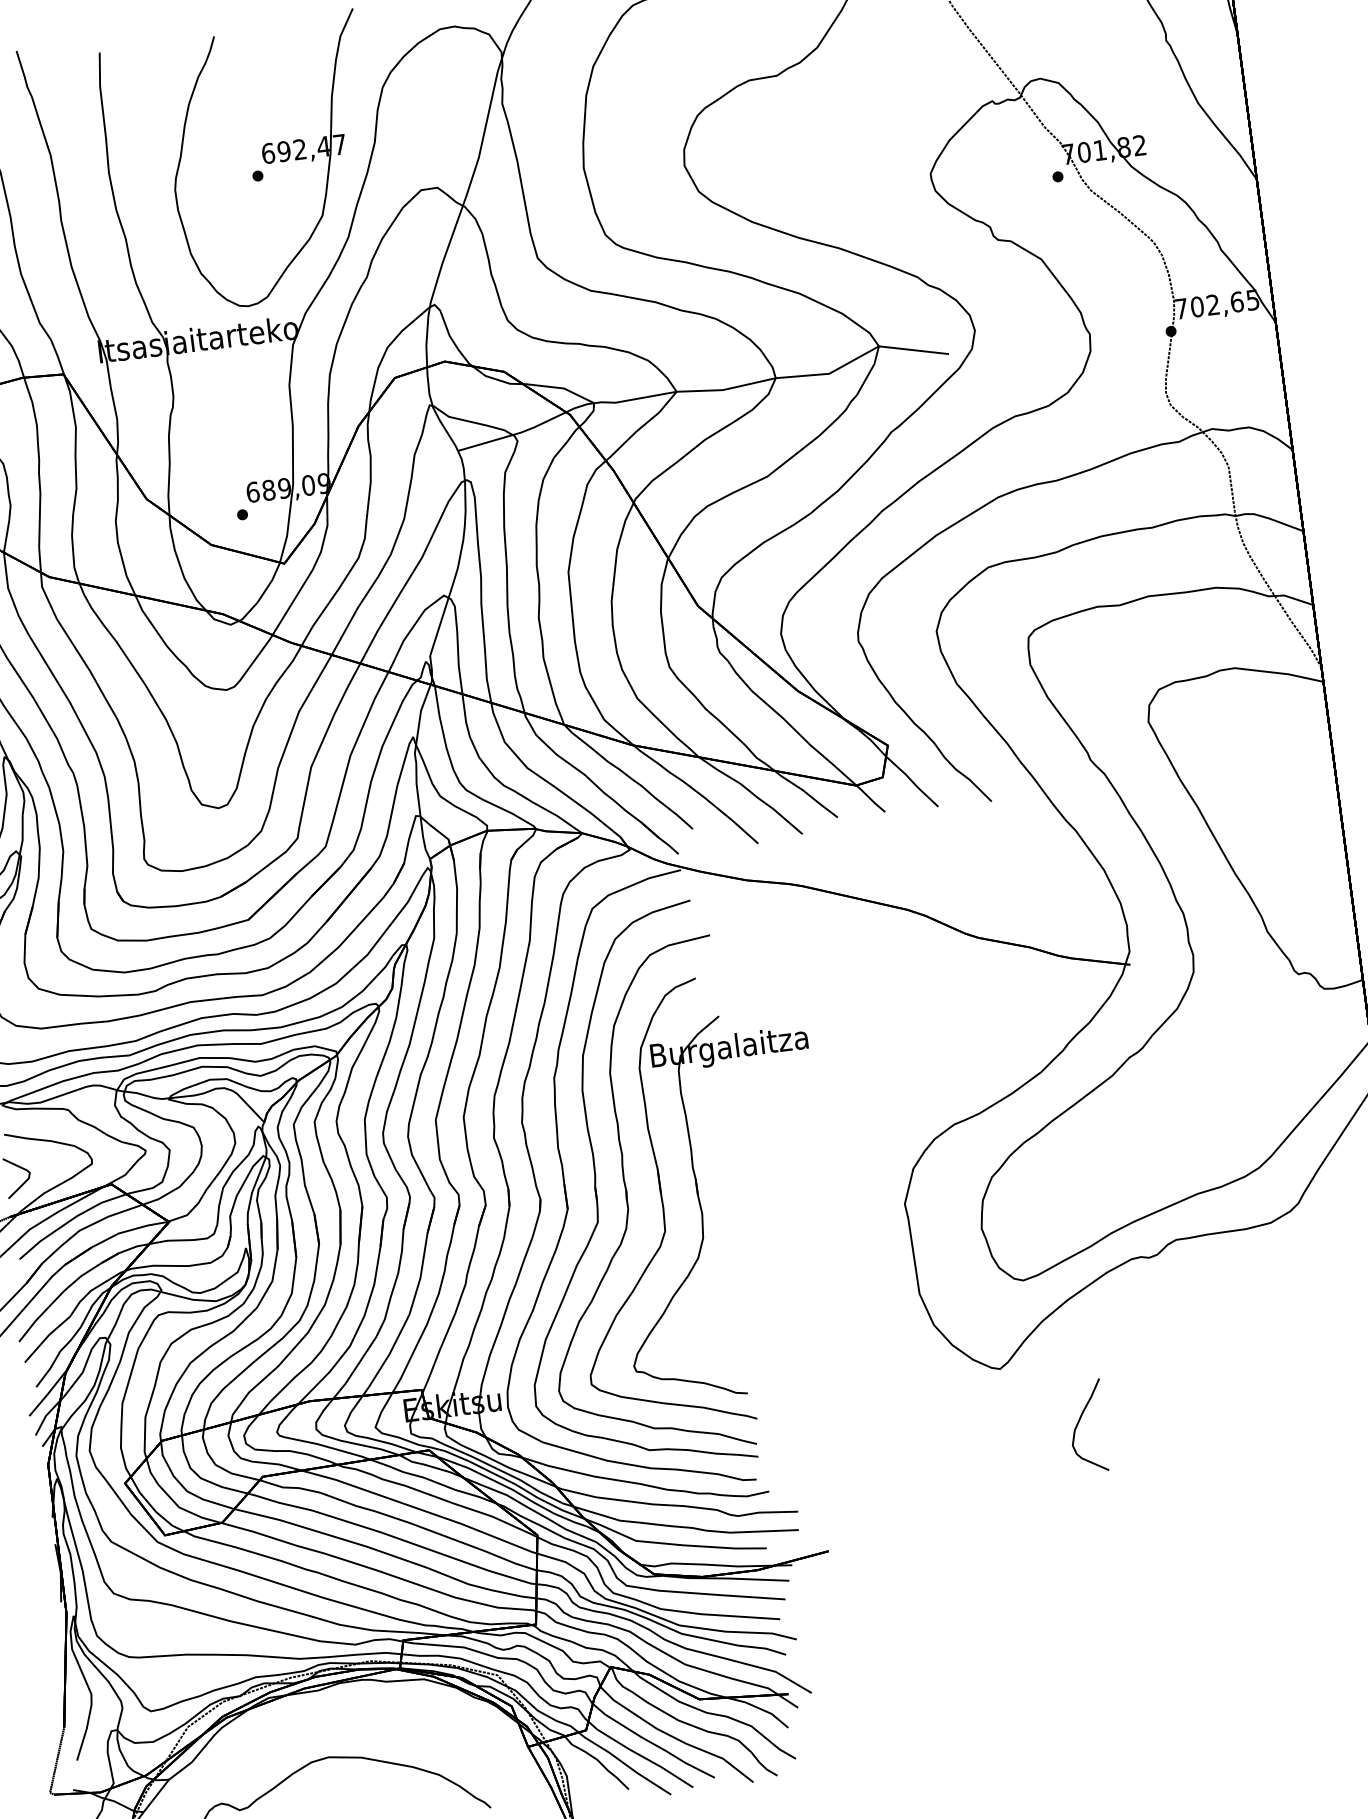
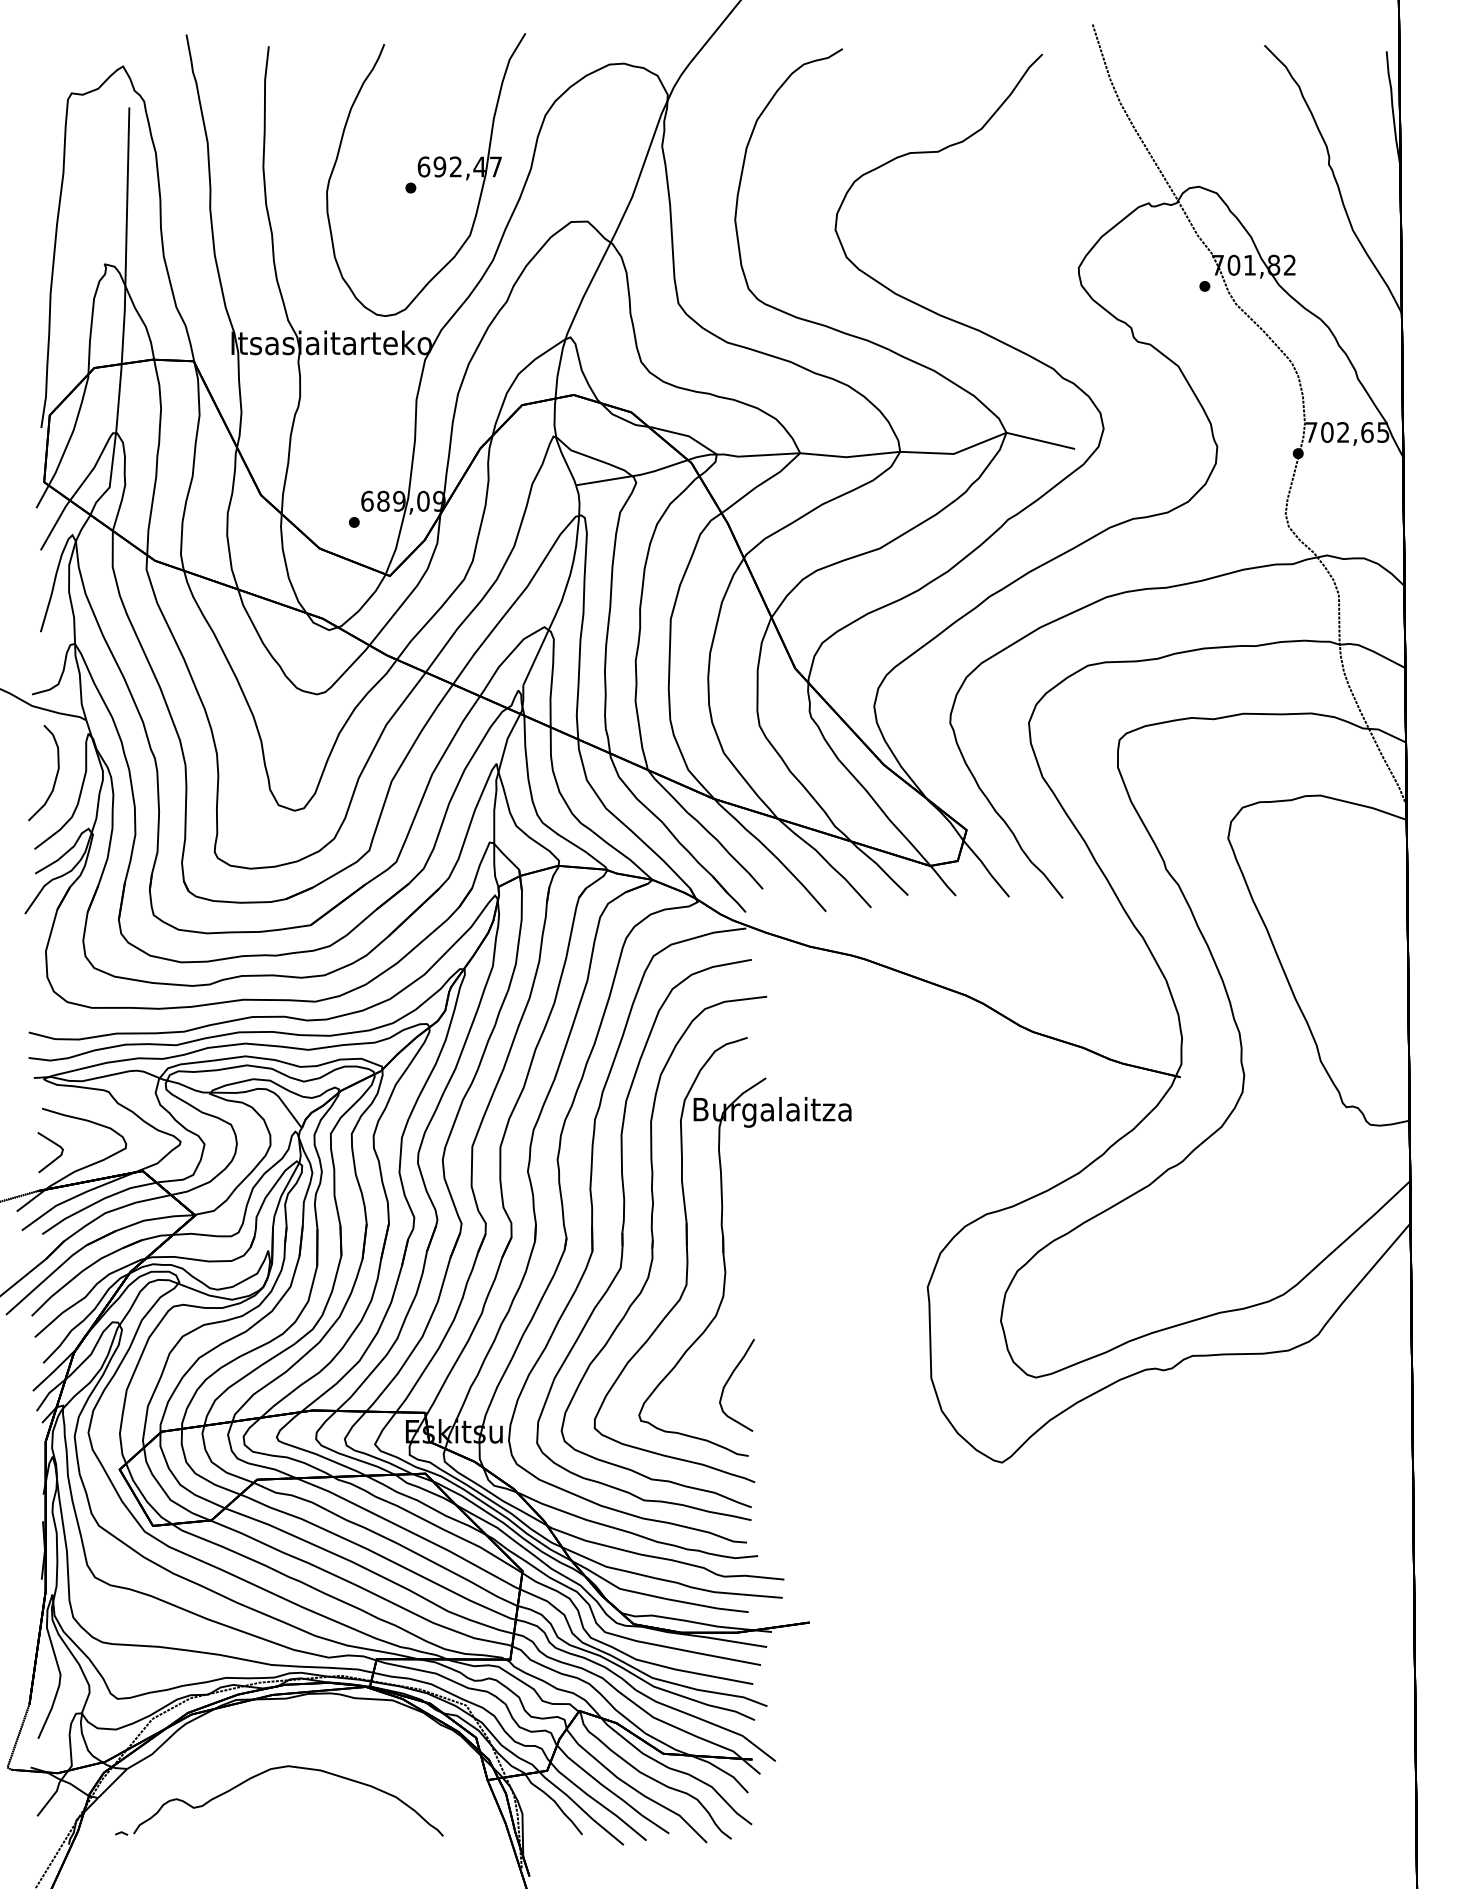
part: (1079, 1422) -> (729, 1380), moved

